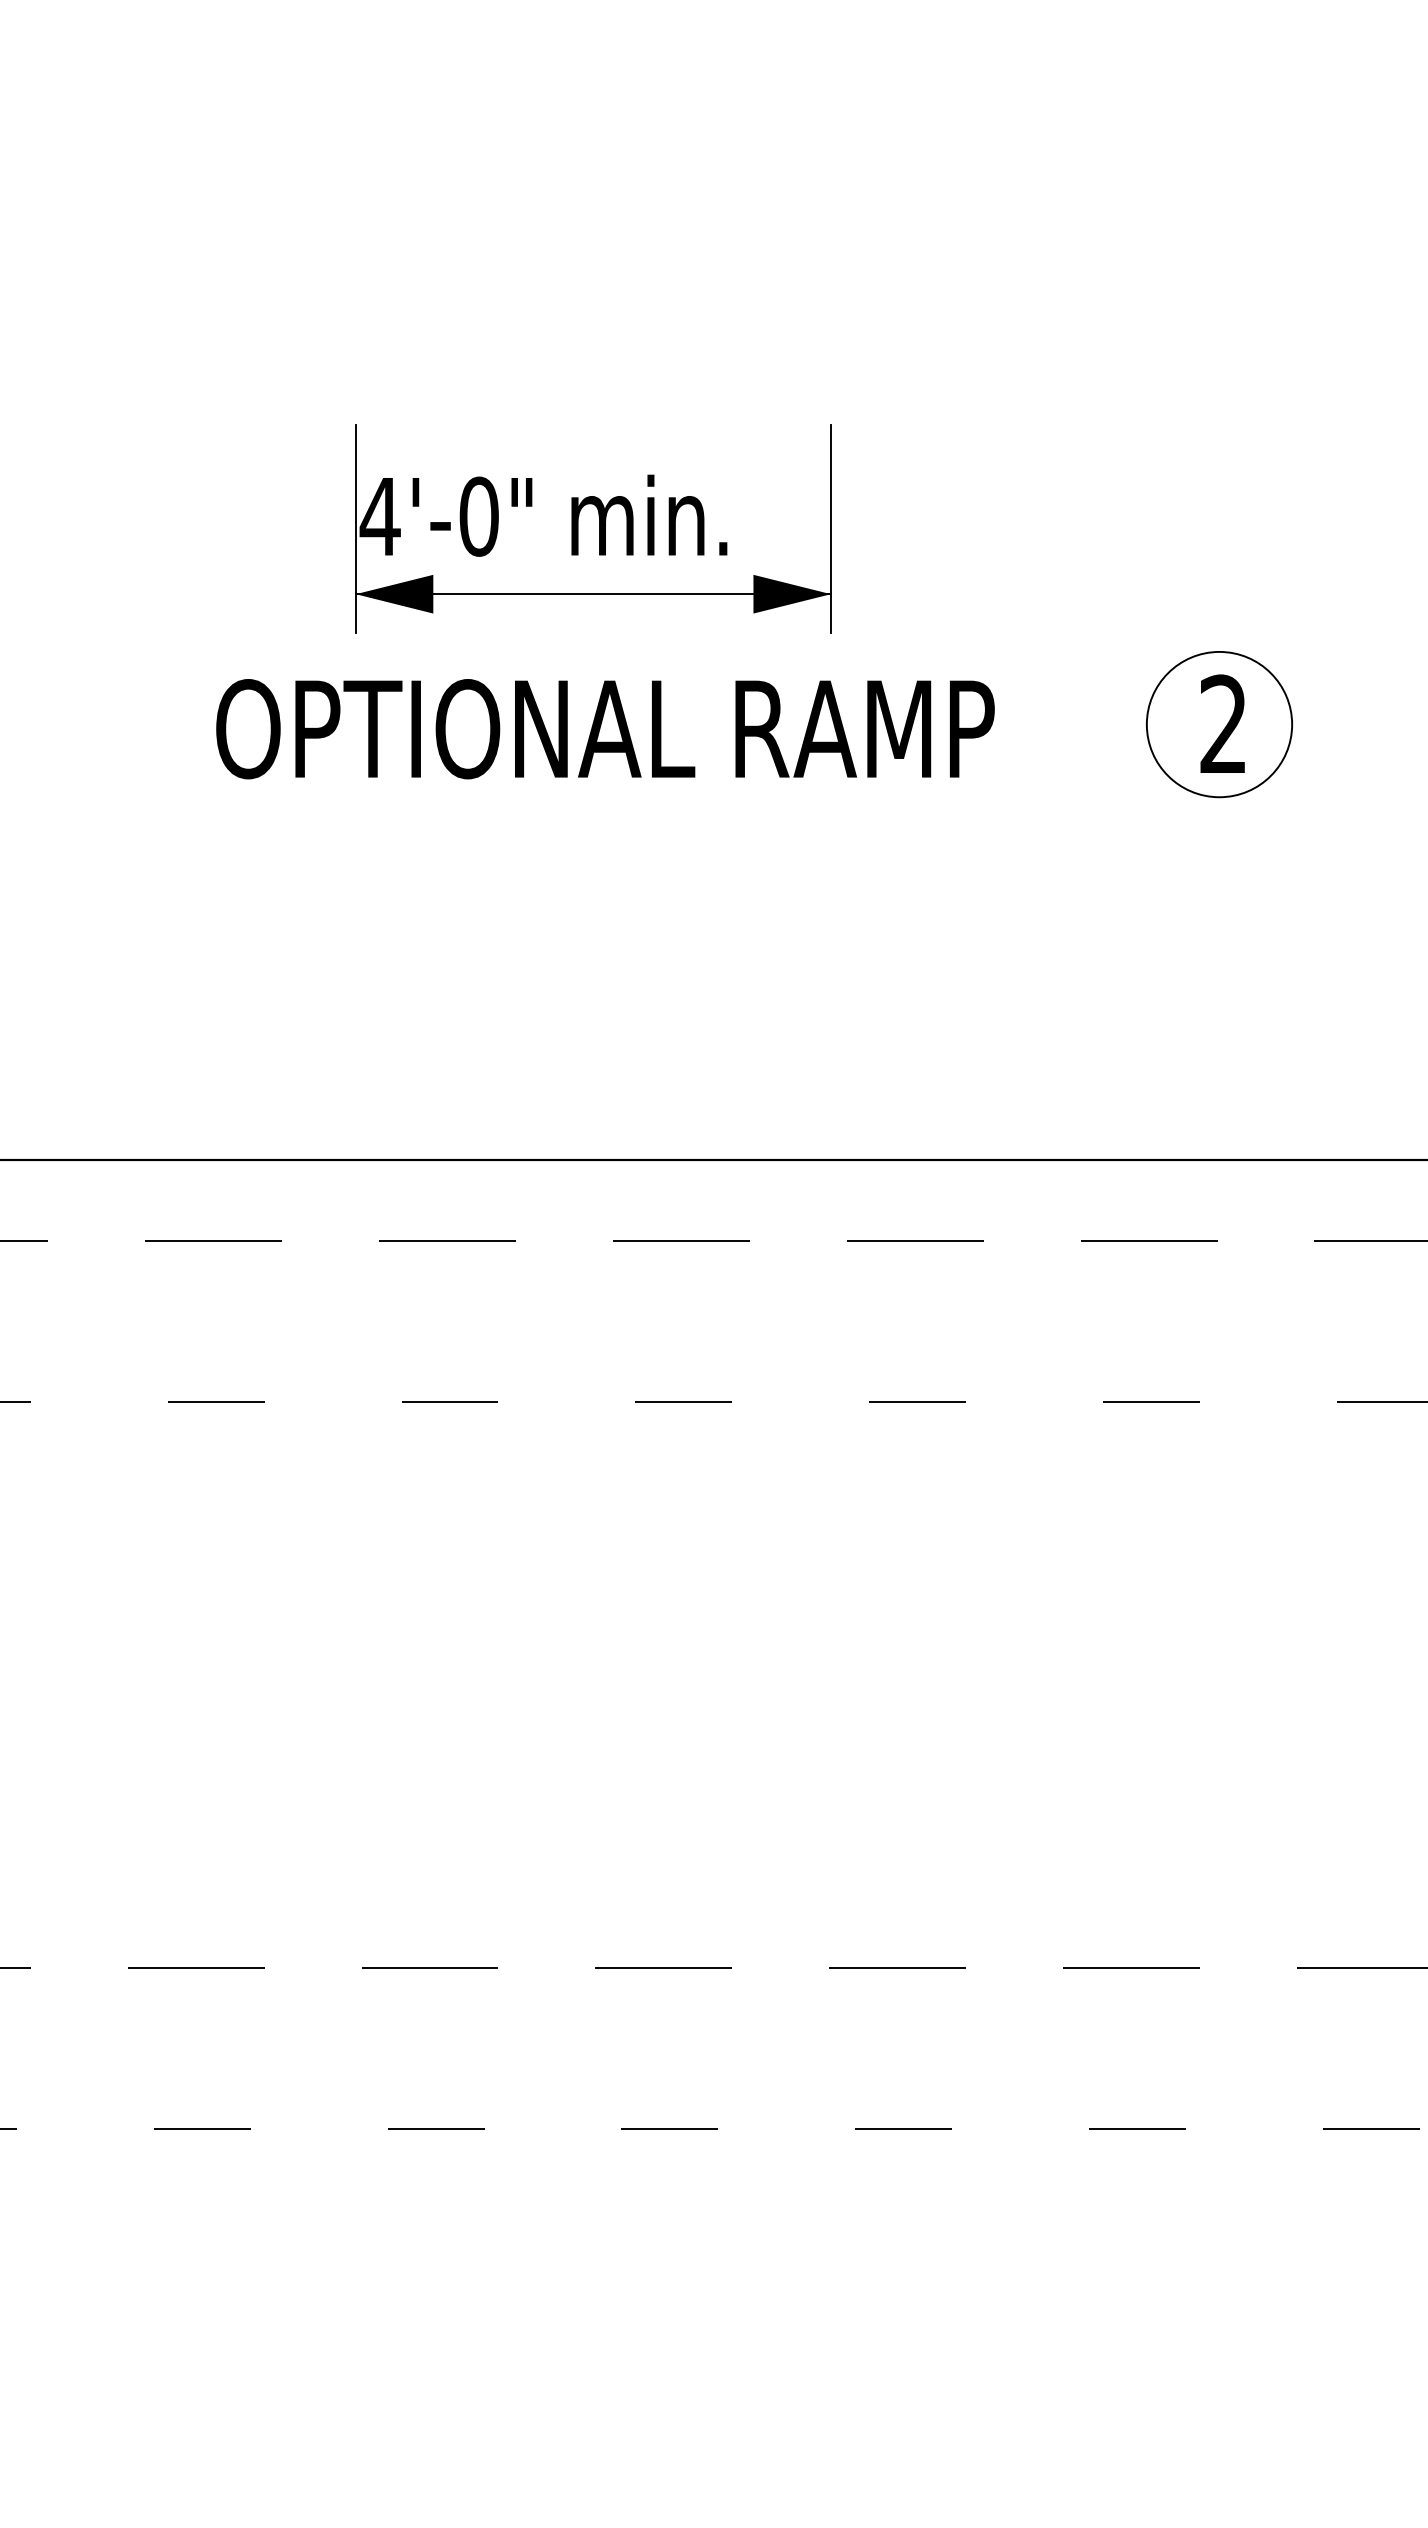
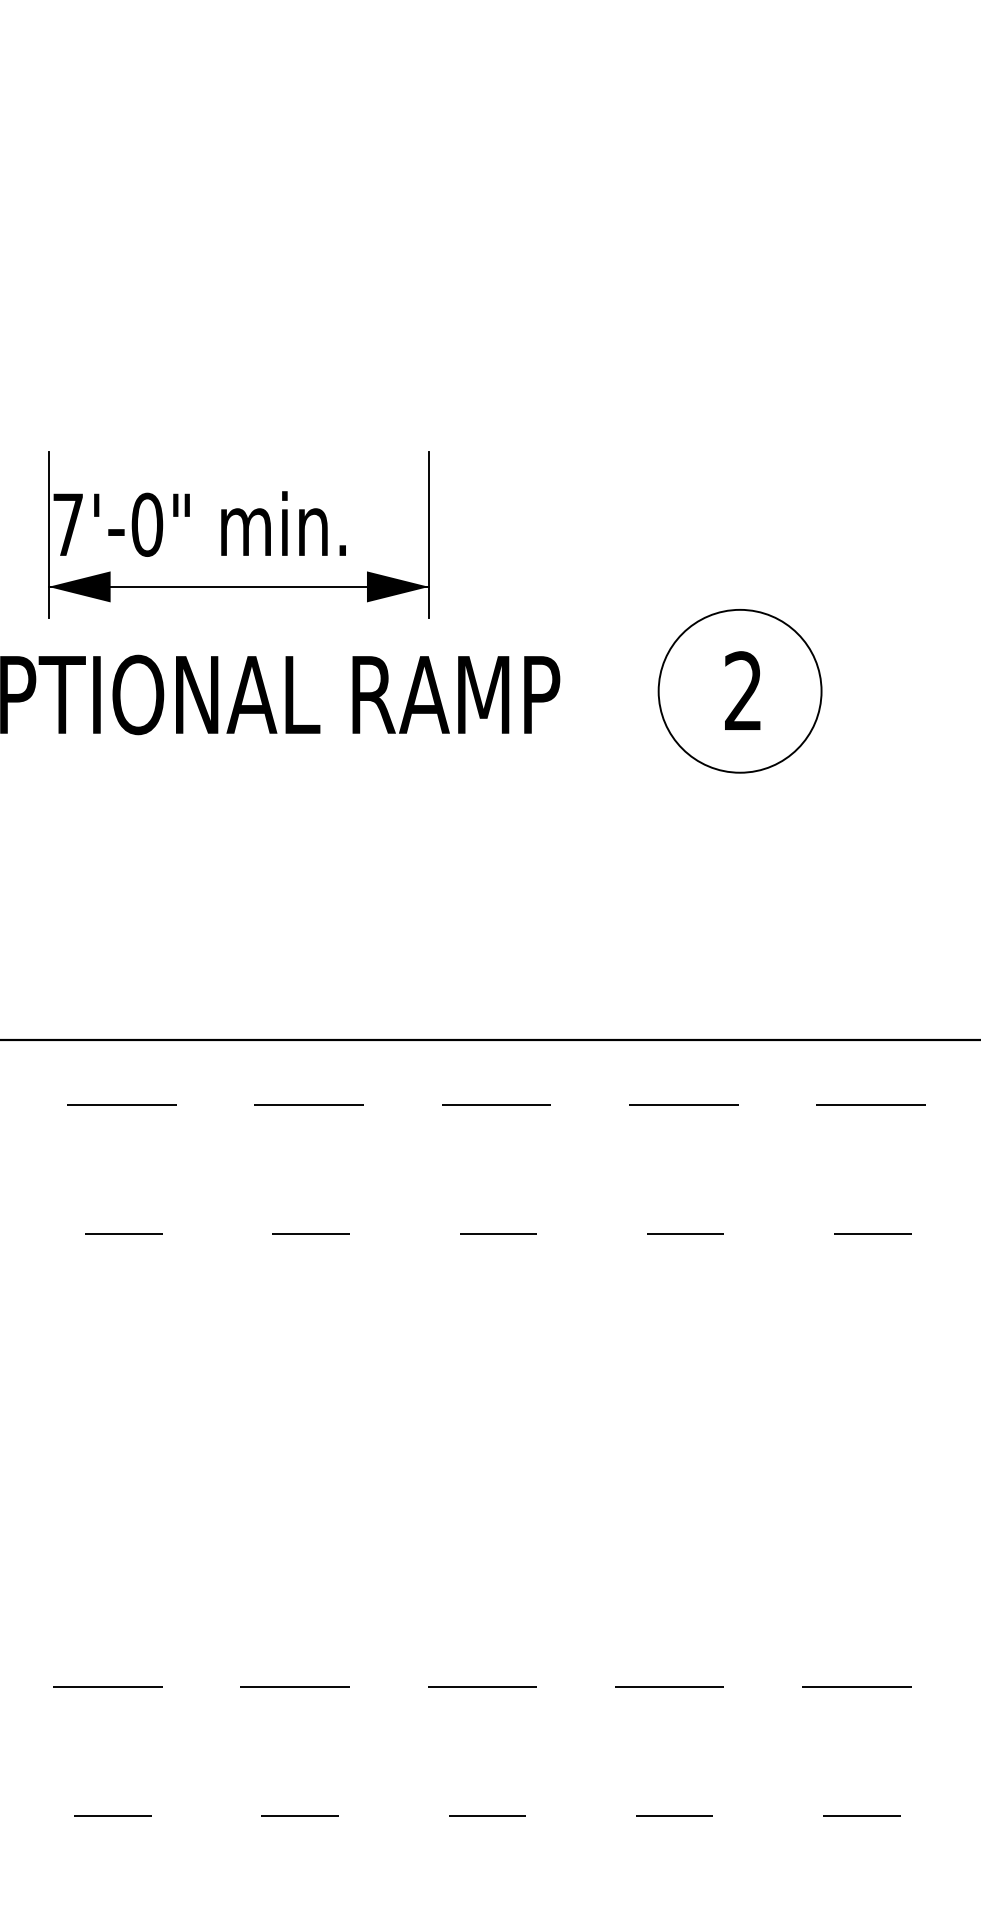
text: (379, 516) -> (67, 524), 4'-0" -> 7'-0"
circle: (1219, 724) -> (740, 691), size x1.4

